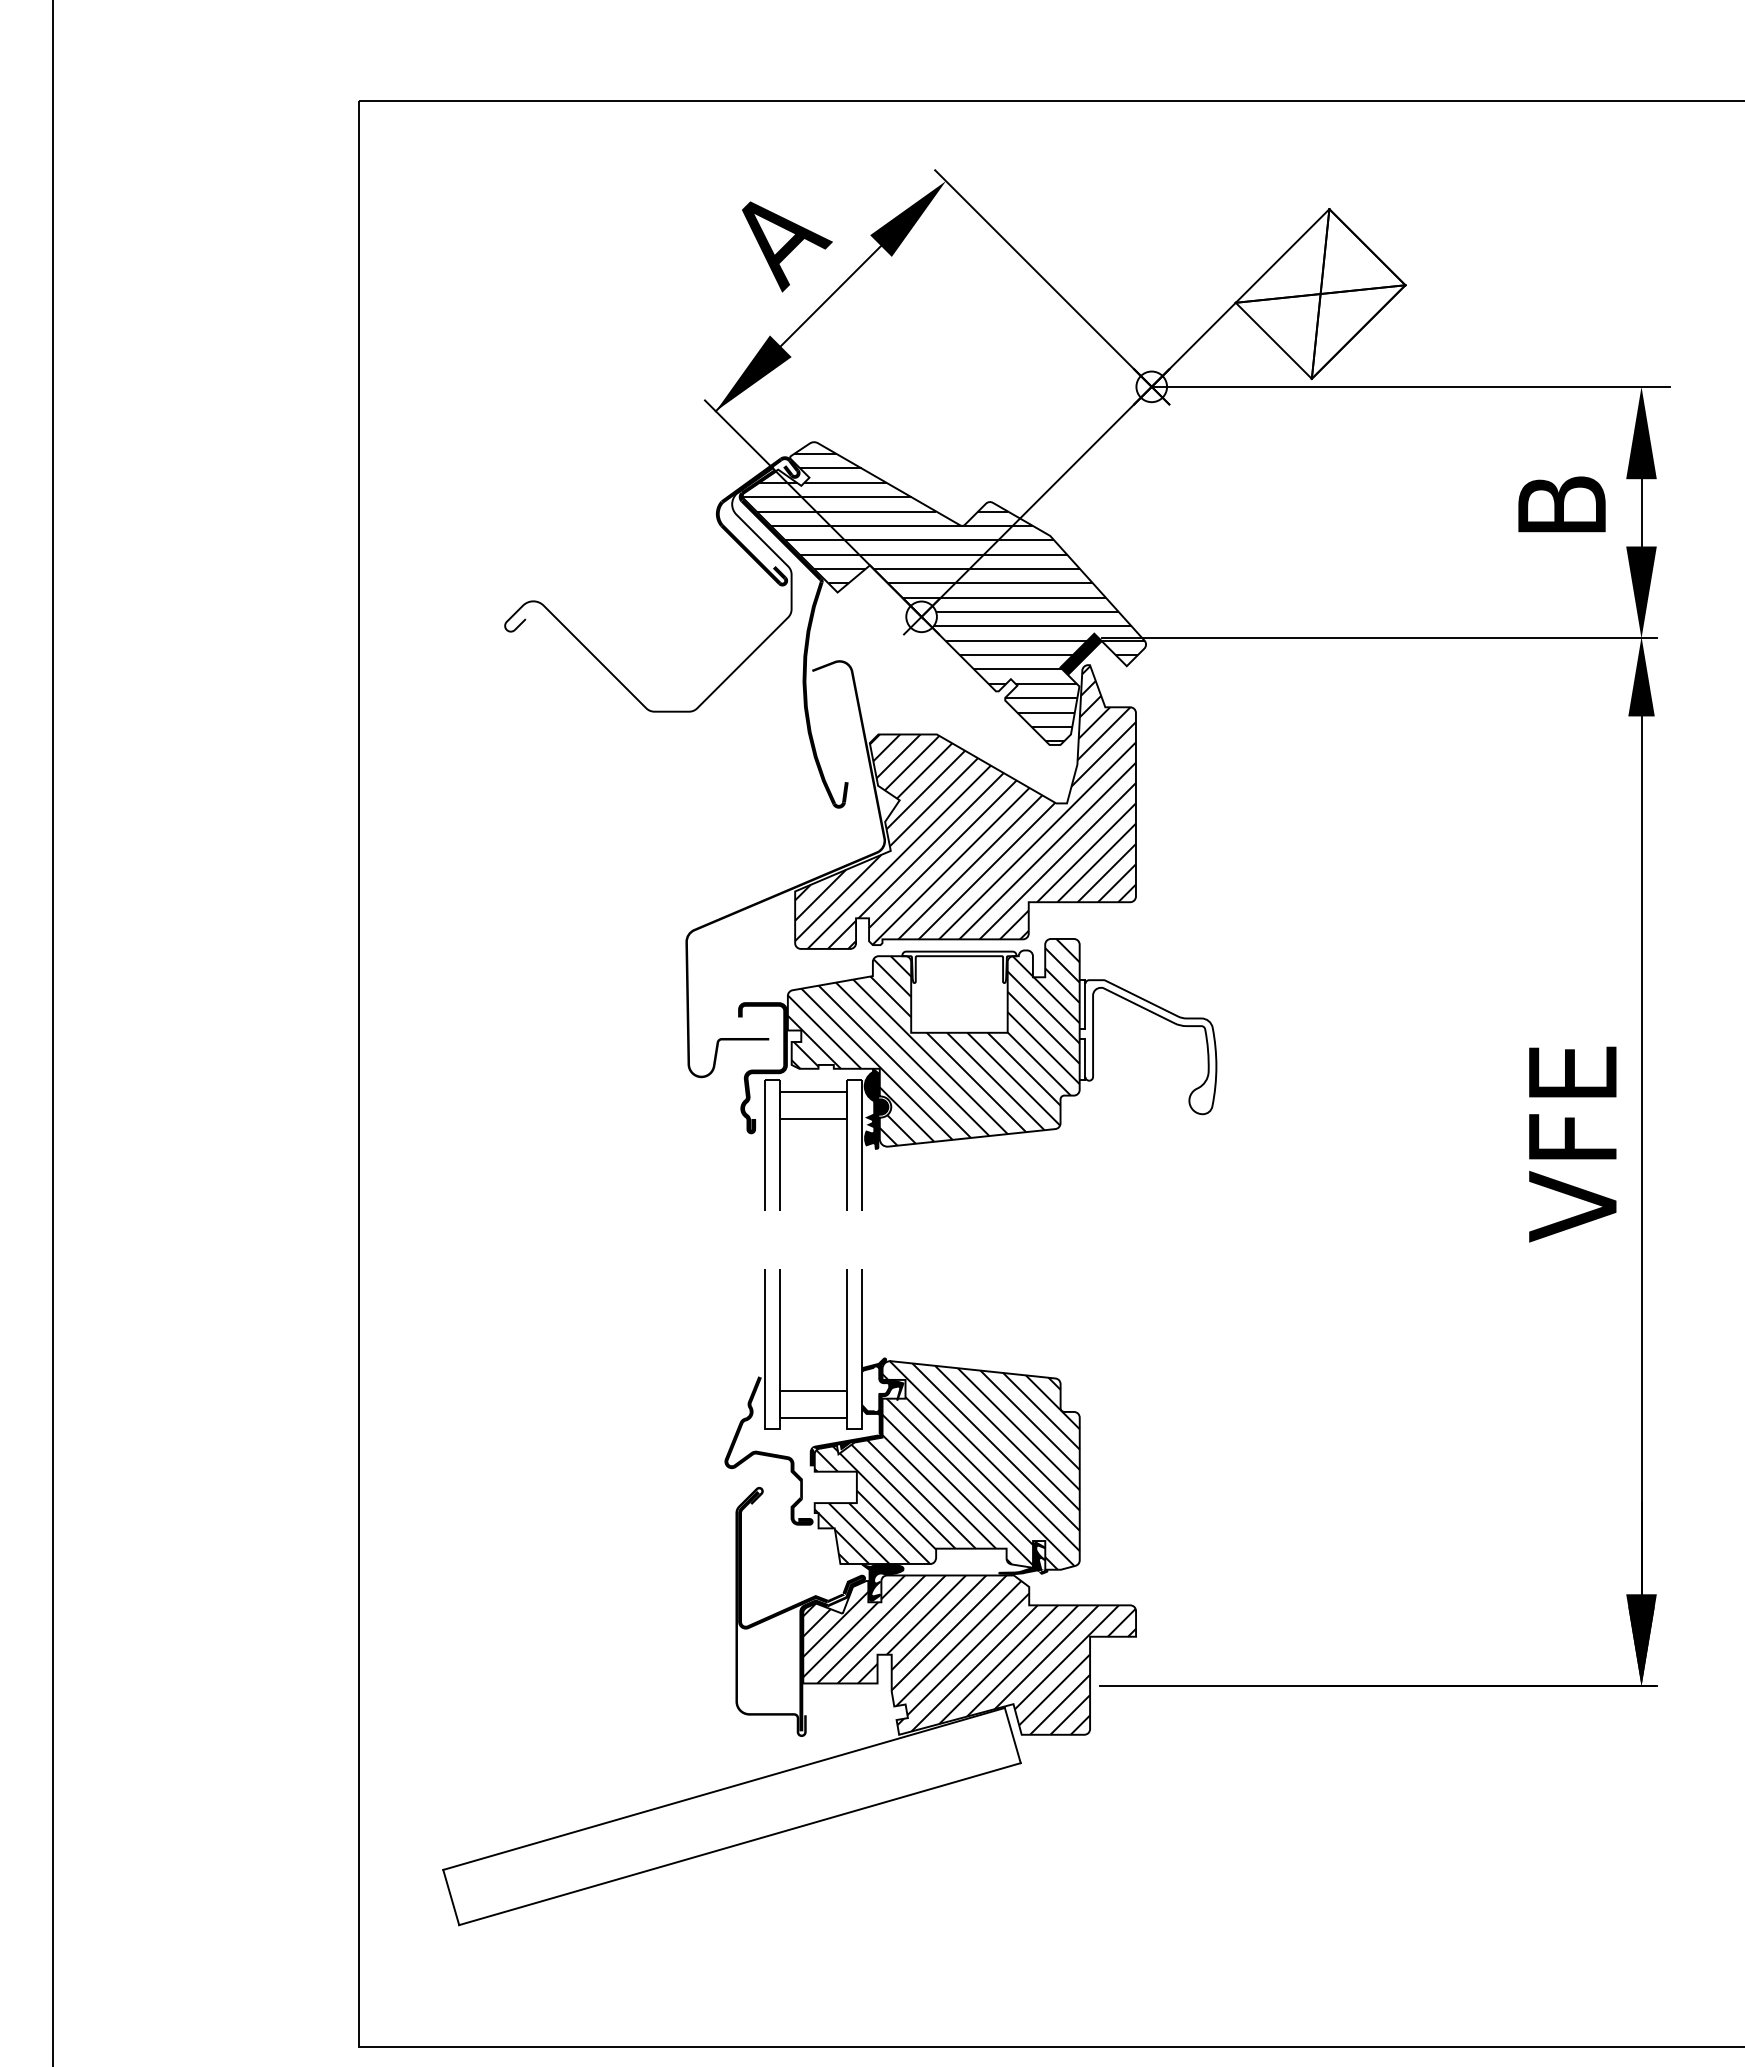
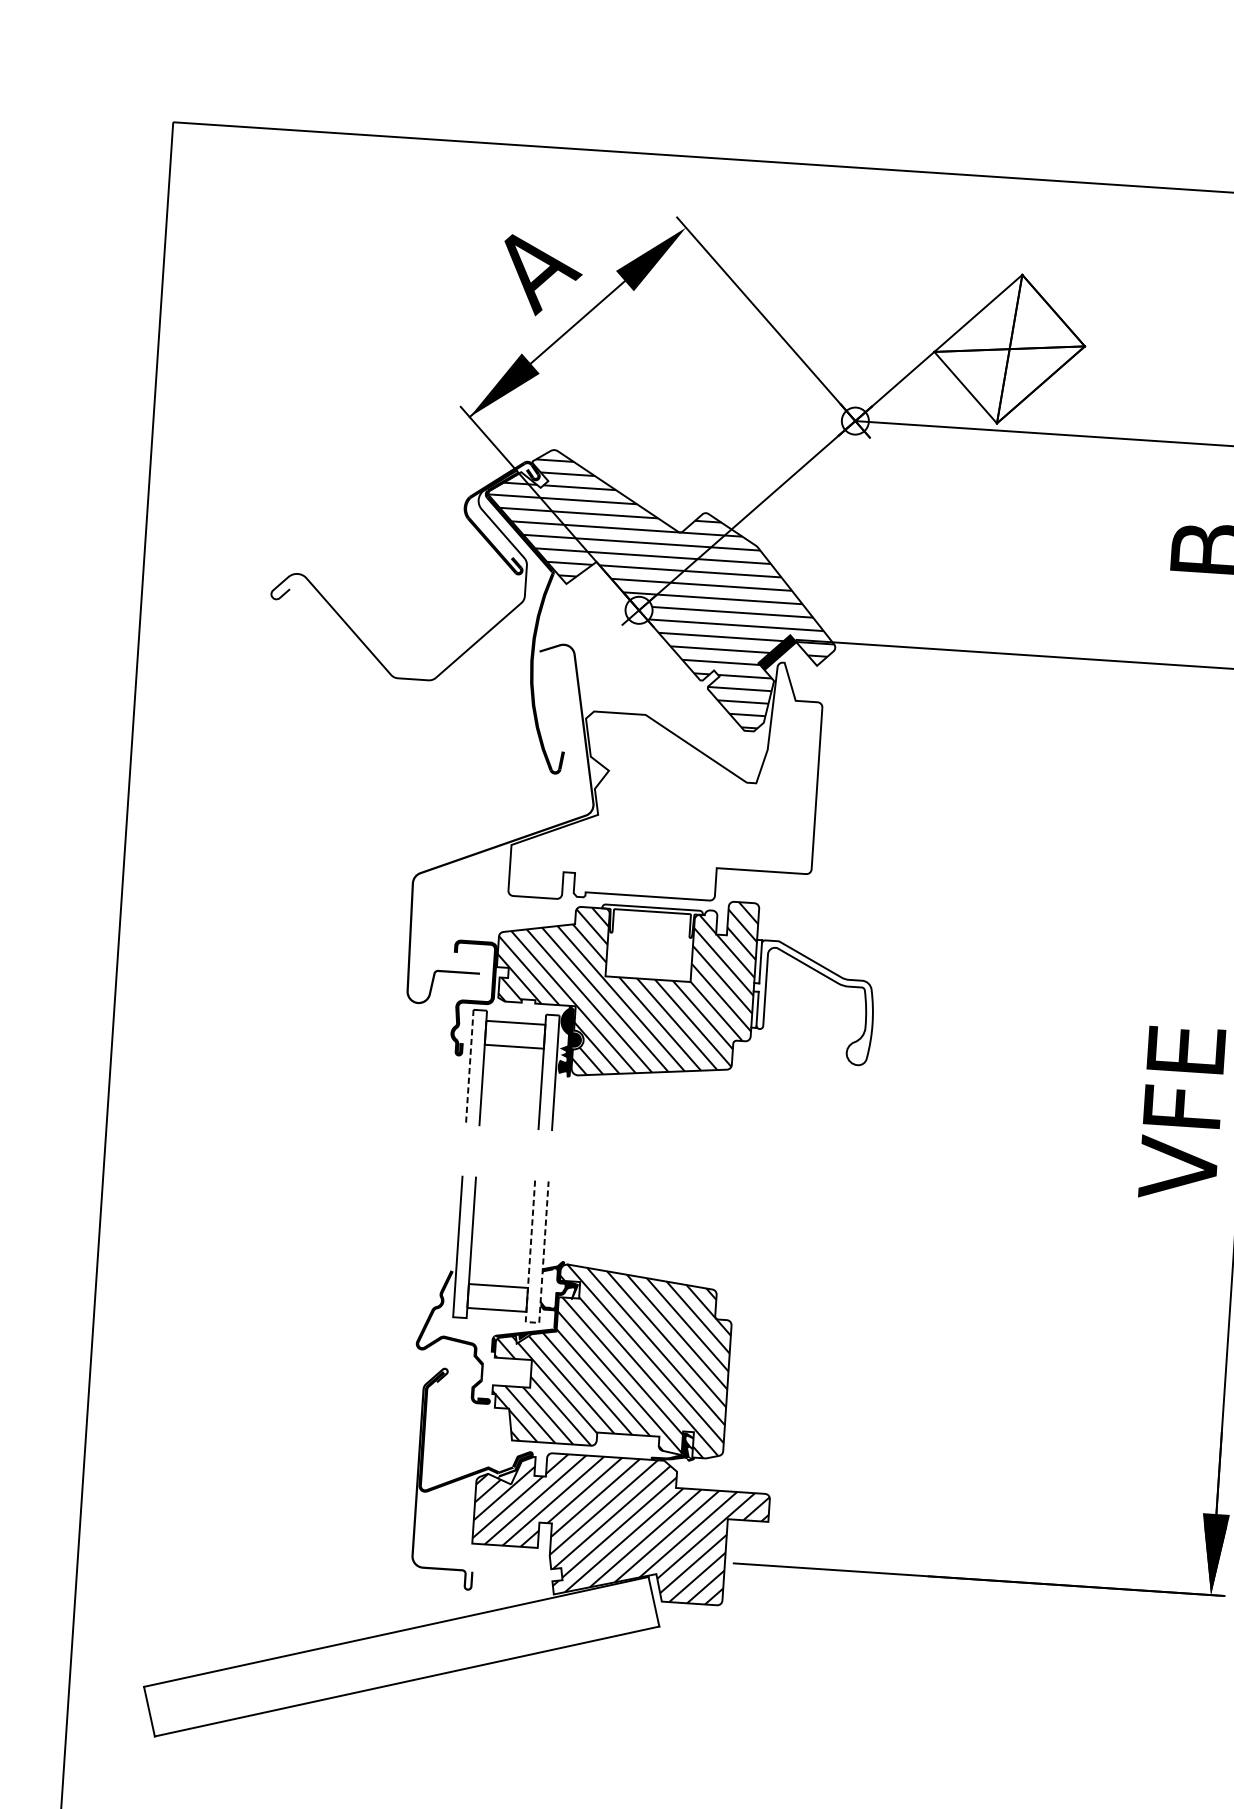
hatch: (965, 807) -> (666, 780), removed
line: (764, 1146) -> (469, 1068), solid -> dashed
line: (854, 1429) -> (532, 1322), solid -> dashed
fill: (882, 1582) -> (548, 1459), removed
fill: (813, 1665) -> (482, 1528), removed

